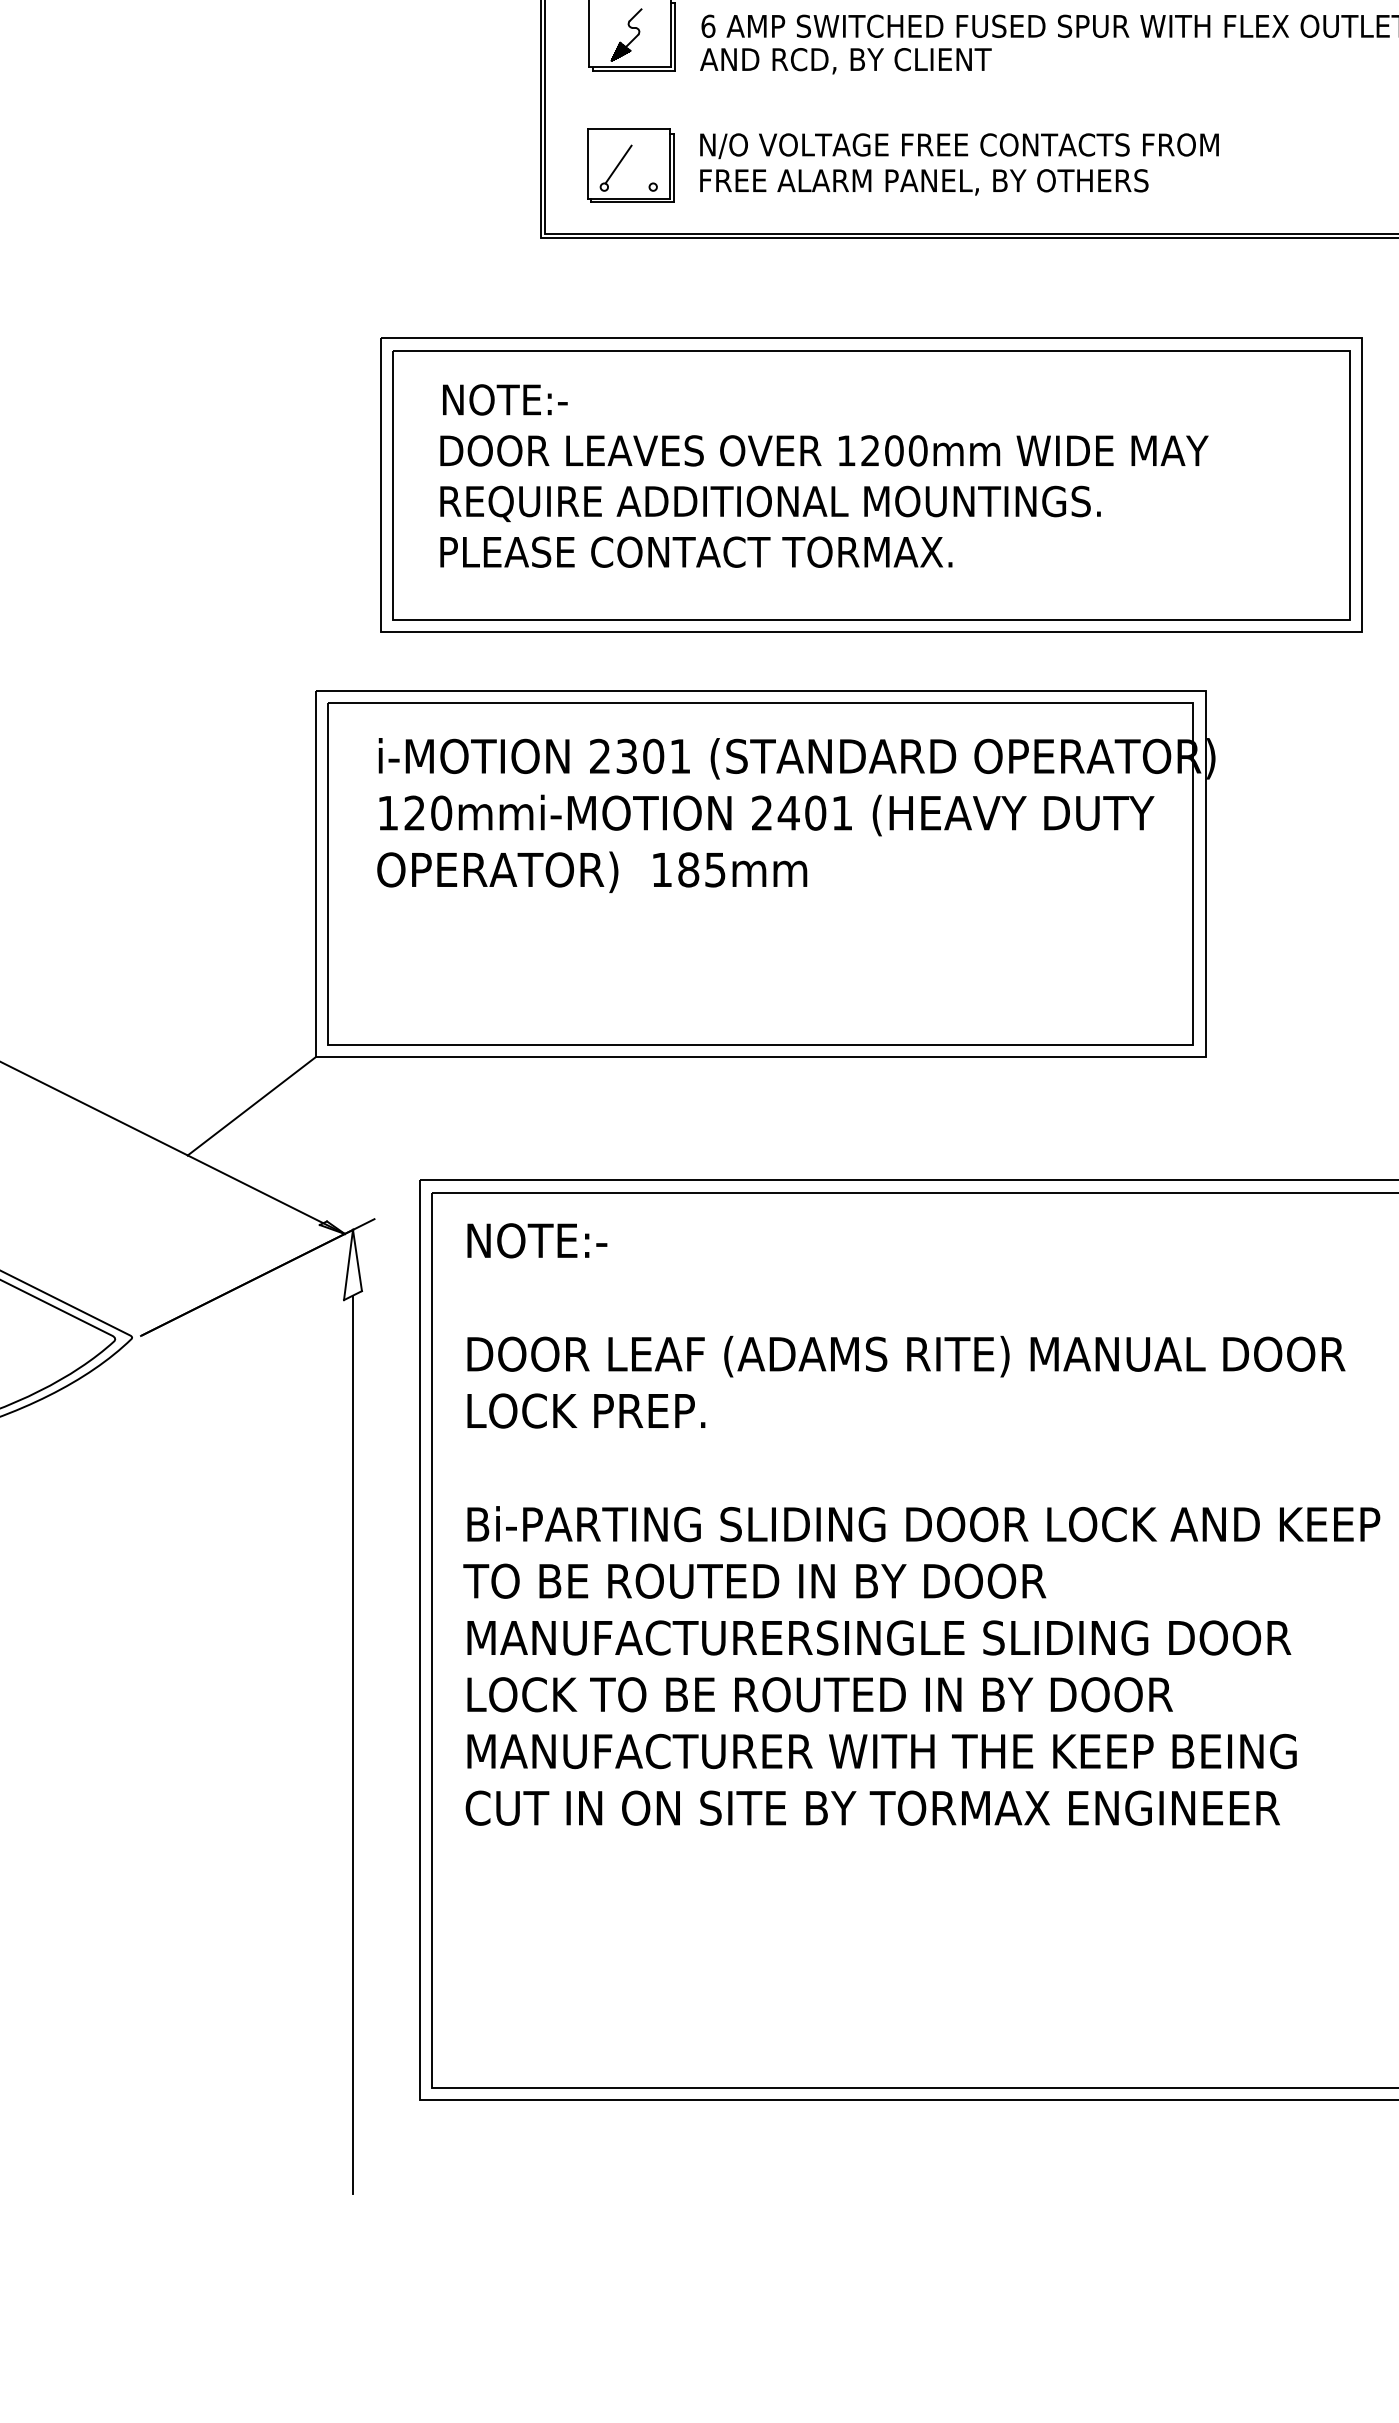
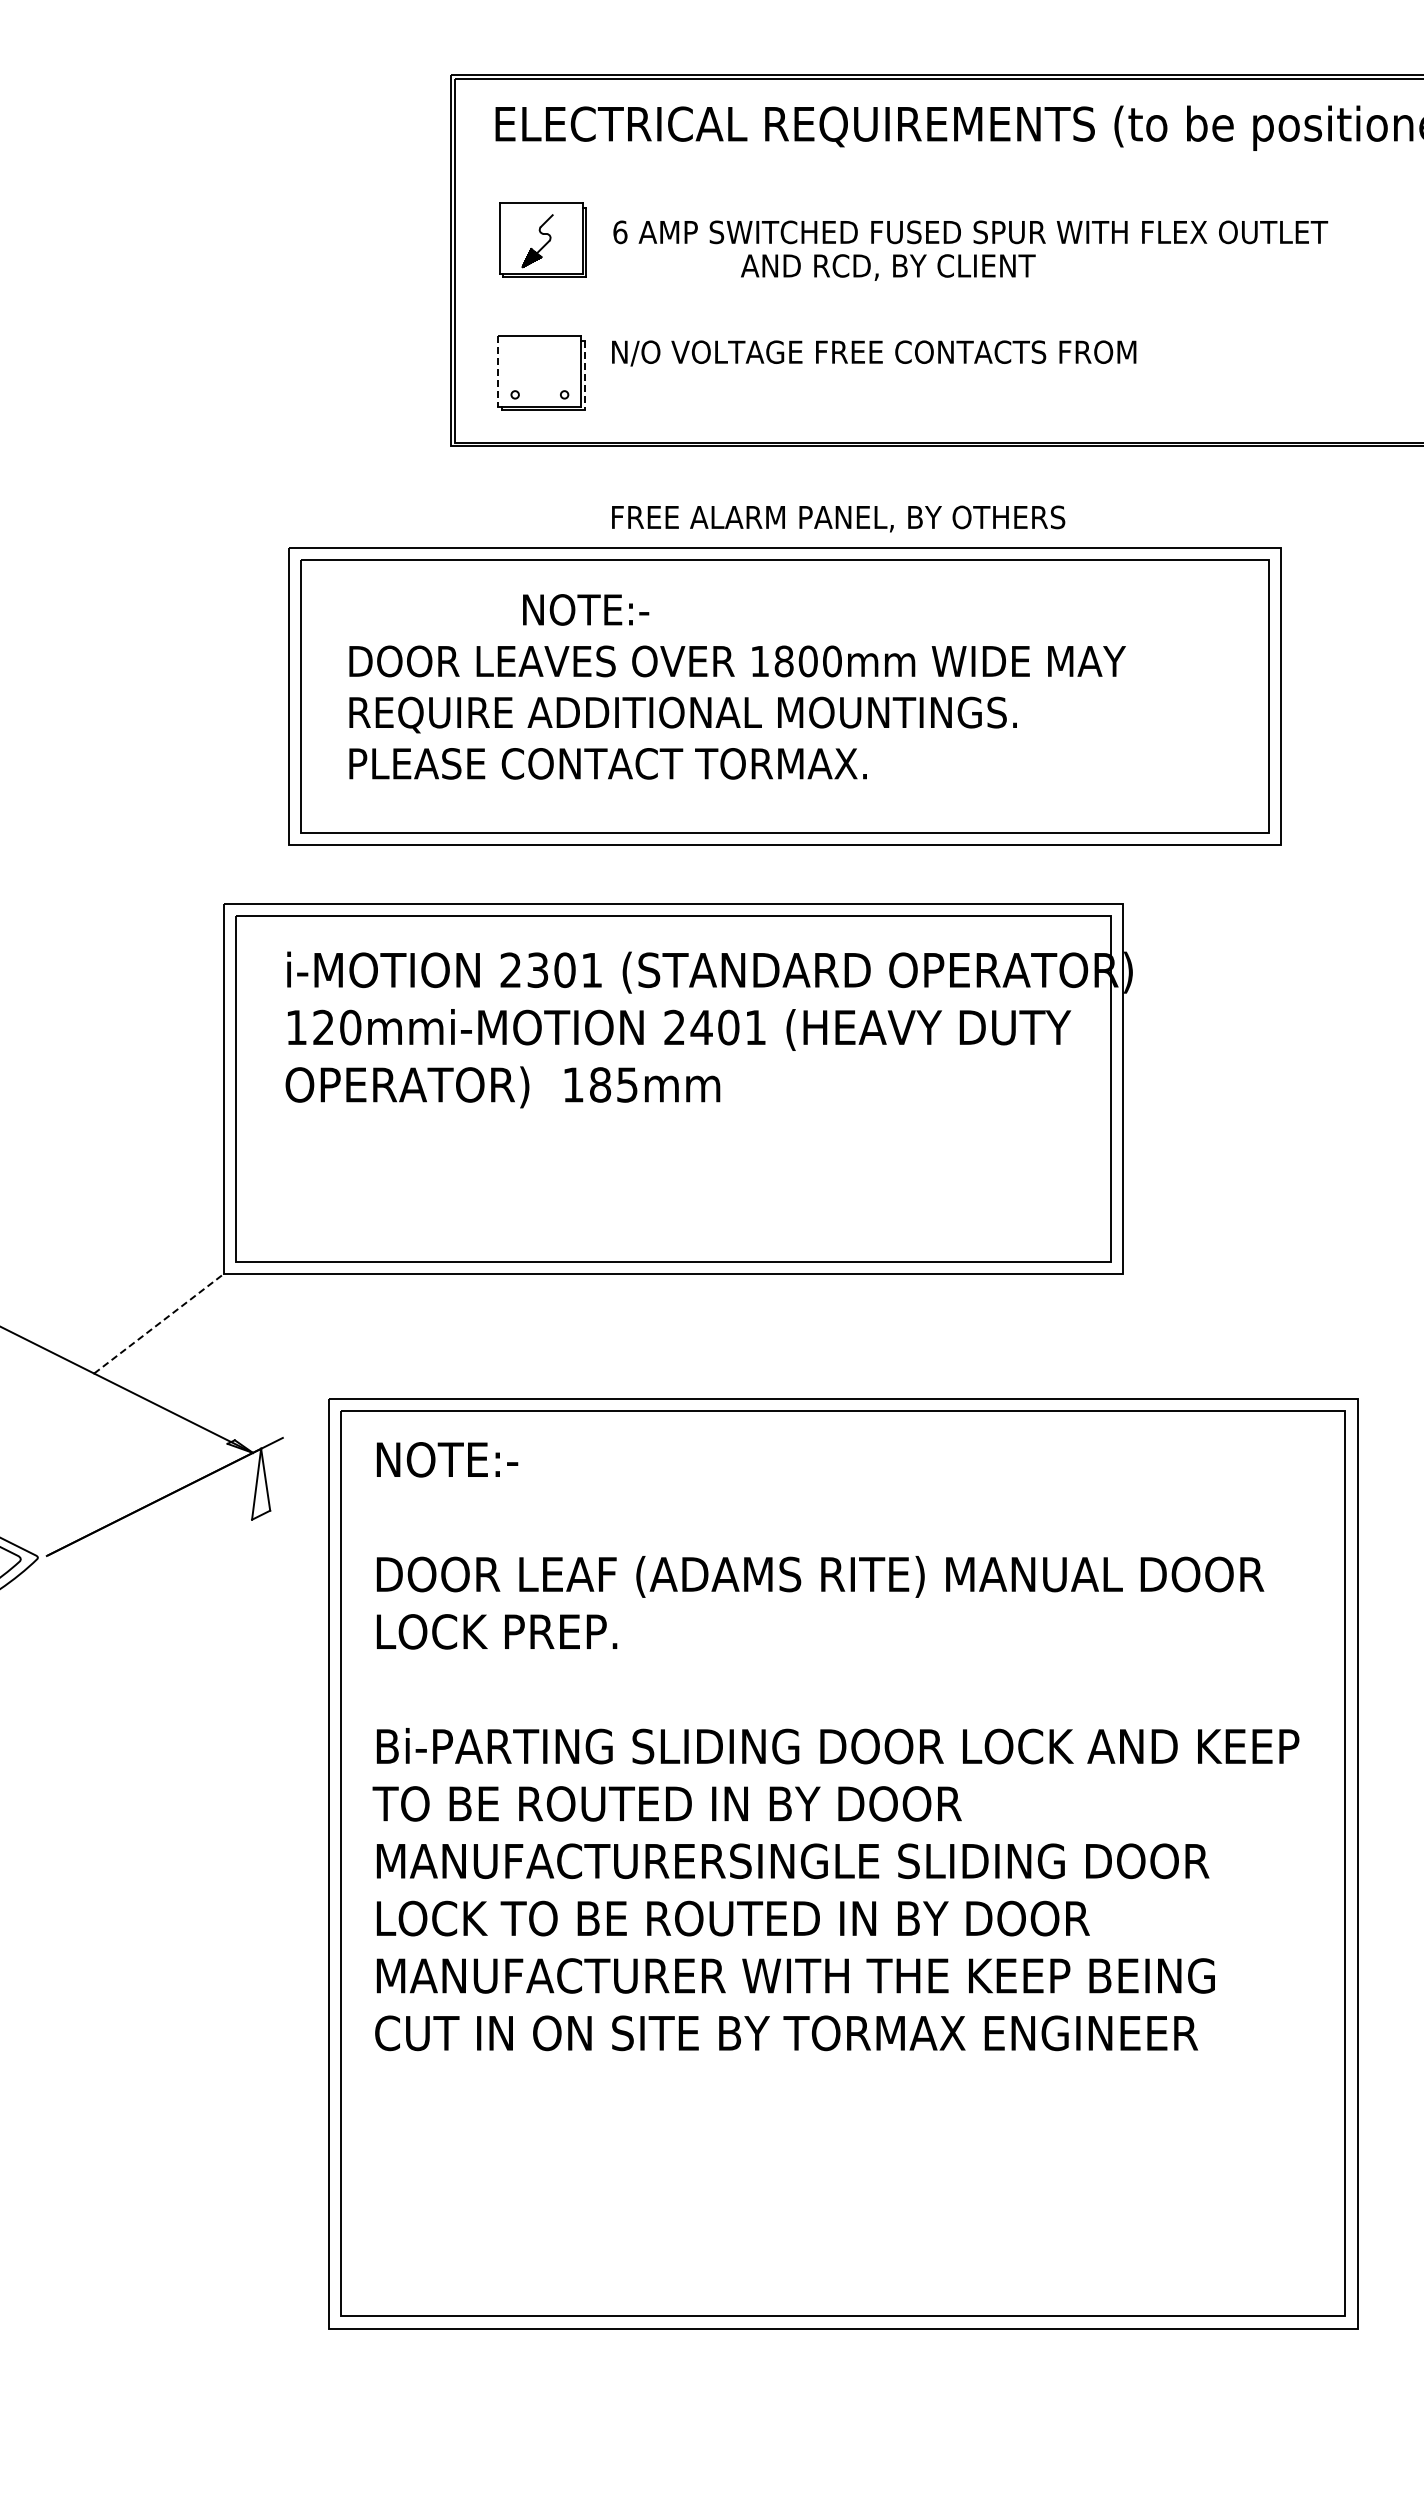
text: (846, 61) -> (888, 267), moved
line: (587, 164) -> (498, 371), solid -> dashed
line: (618, 165) -> (529, 372), removed
line: (673, 168) -> (585, 376), solid -> dashed
text: (924, 181) -> (838, 518), moved
text: (505, 399) -> (586, 609), moved
text: (869, 450) -> (783, 661), 1200mm -> 1800mm
line: (251, 1105) -> (158, 1323), solid -> dashed
line: (353, 1745) -> (261, 1969), removed

